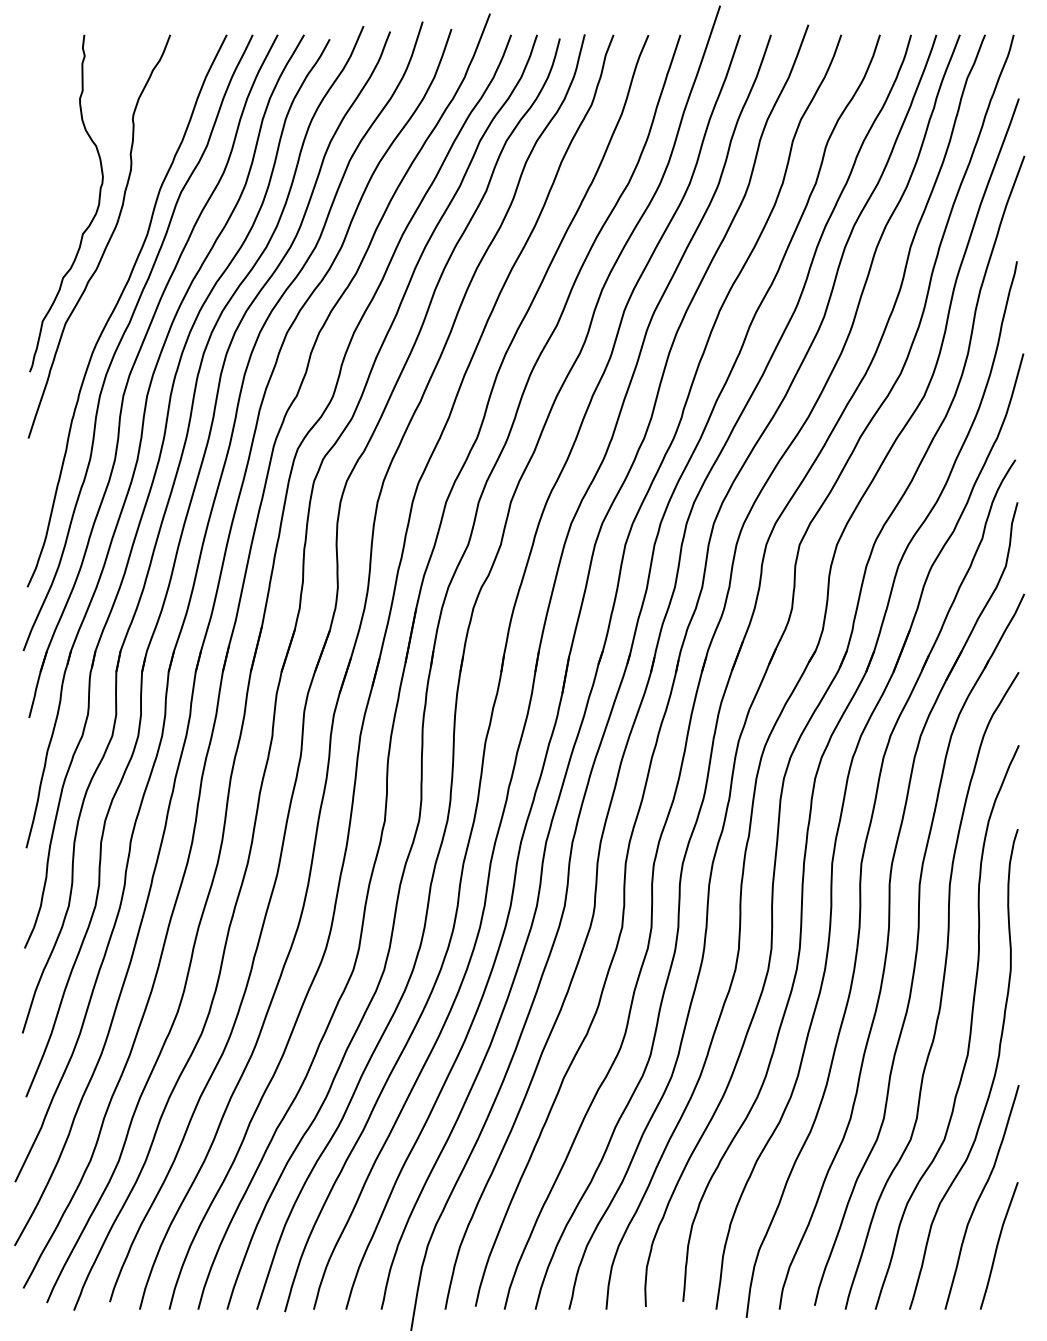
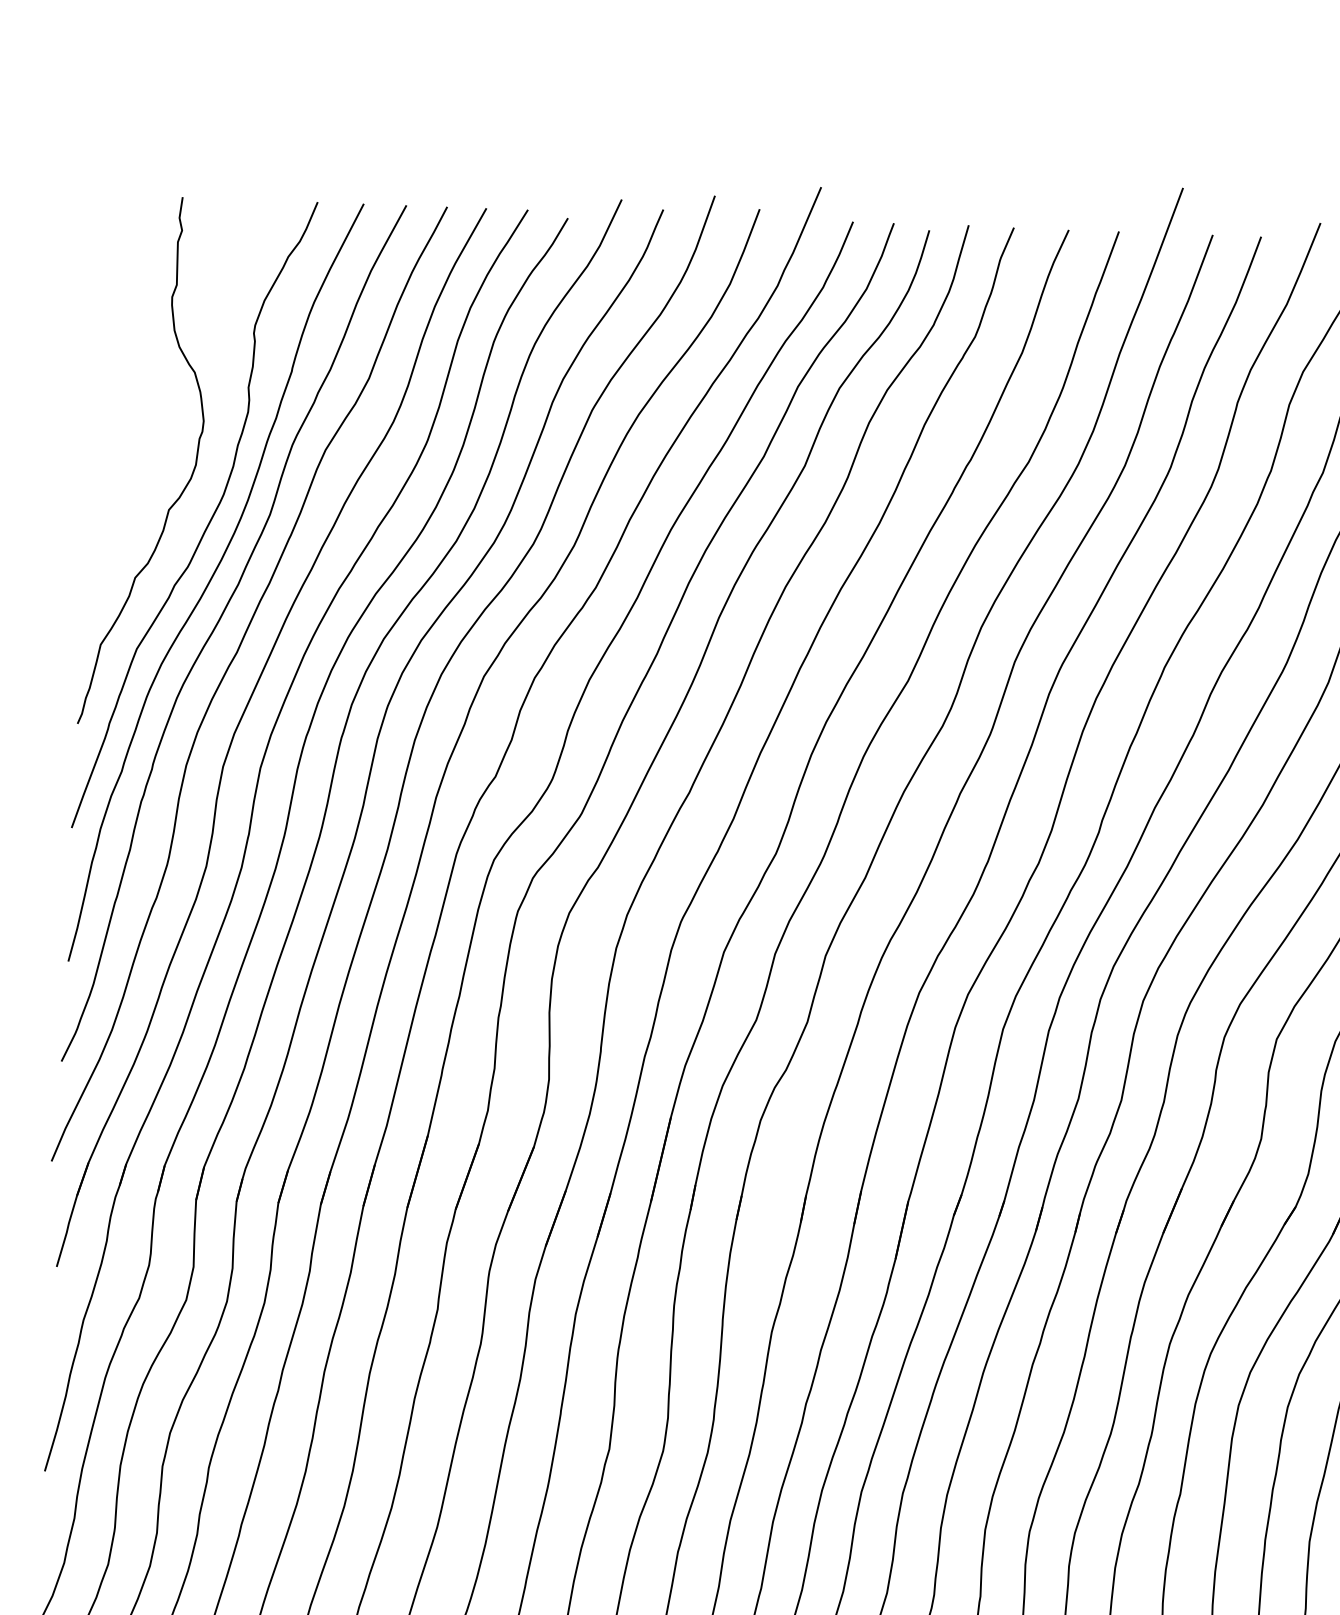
curve: (112, 277) -> (212, 579), added

